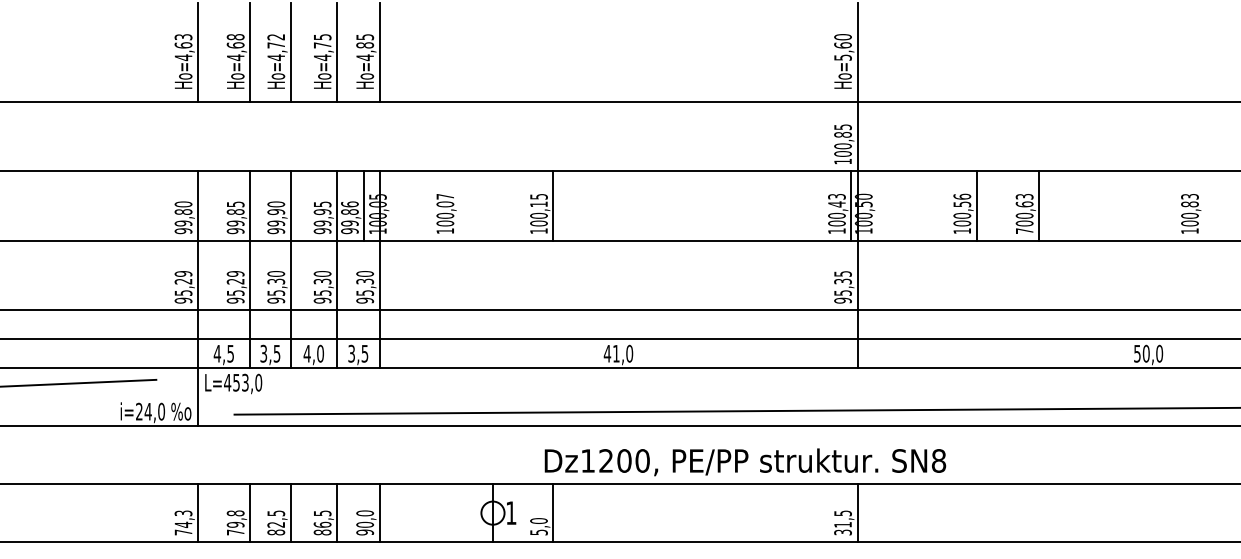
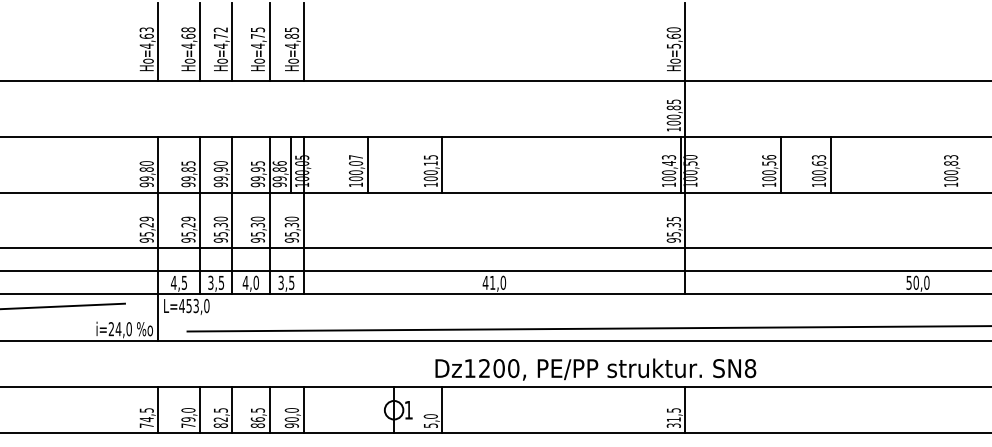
line: (459, 205) -> (367, 164), added
text: (1024, 230) -> (818, 184), 700,63 -> 100,63
text: (181, 513) -> (145, 410), 74,3 -> 74,5
text: (235, 513) -> (188, 410), 79,8 -> 79,0

